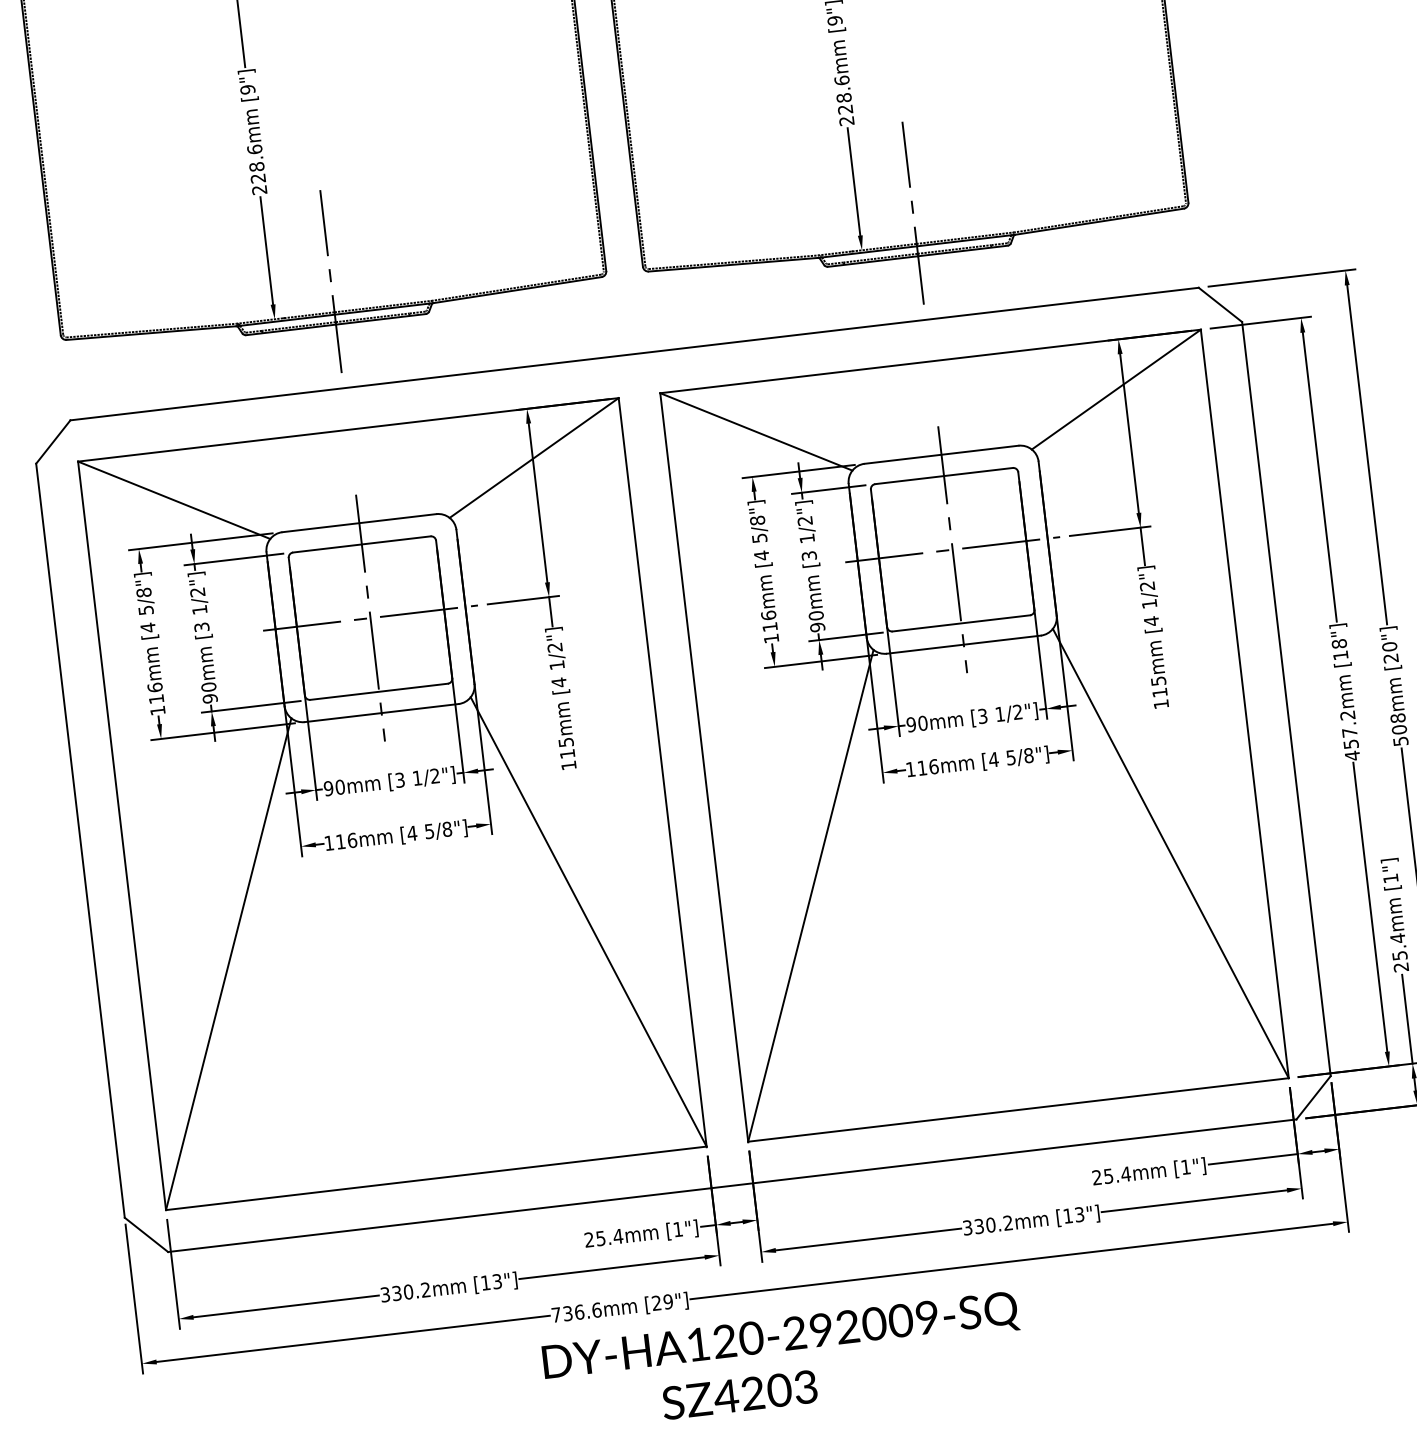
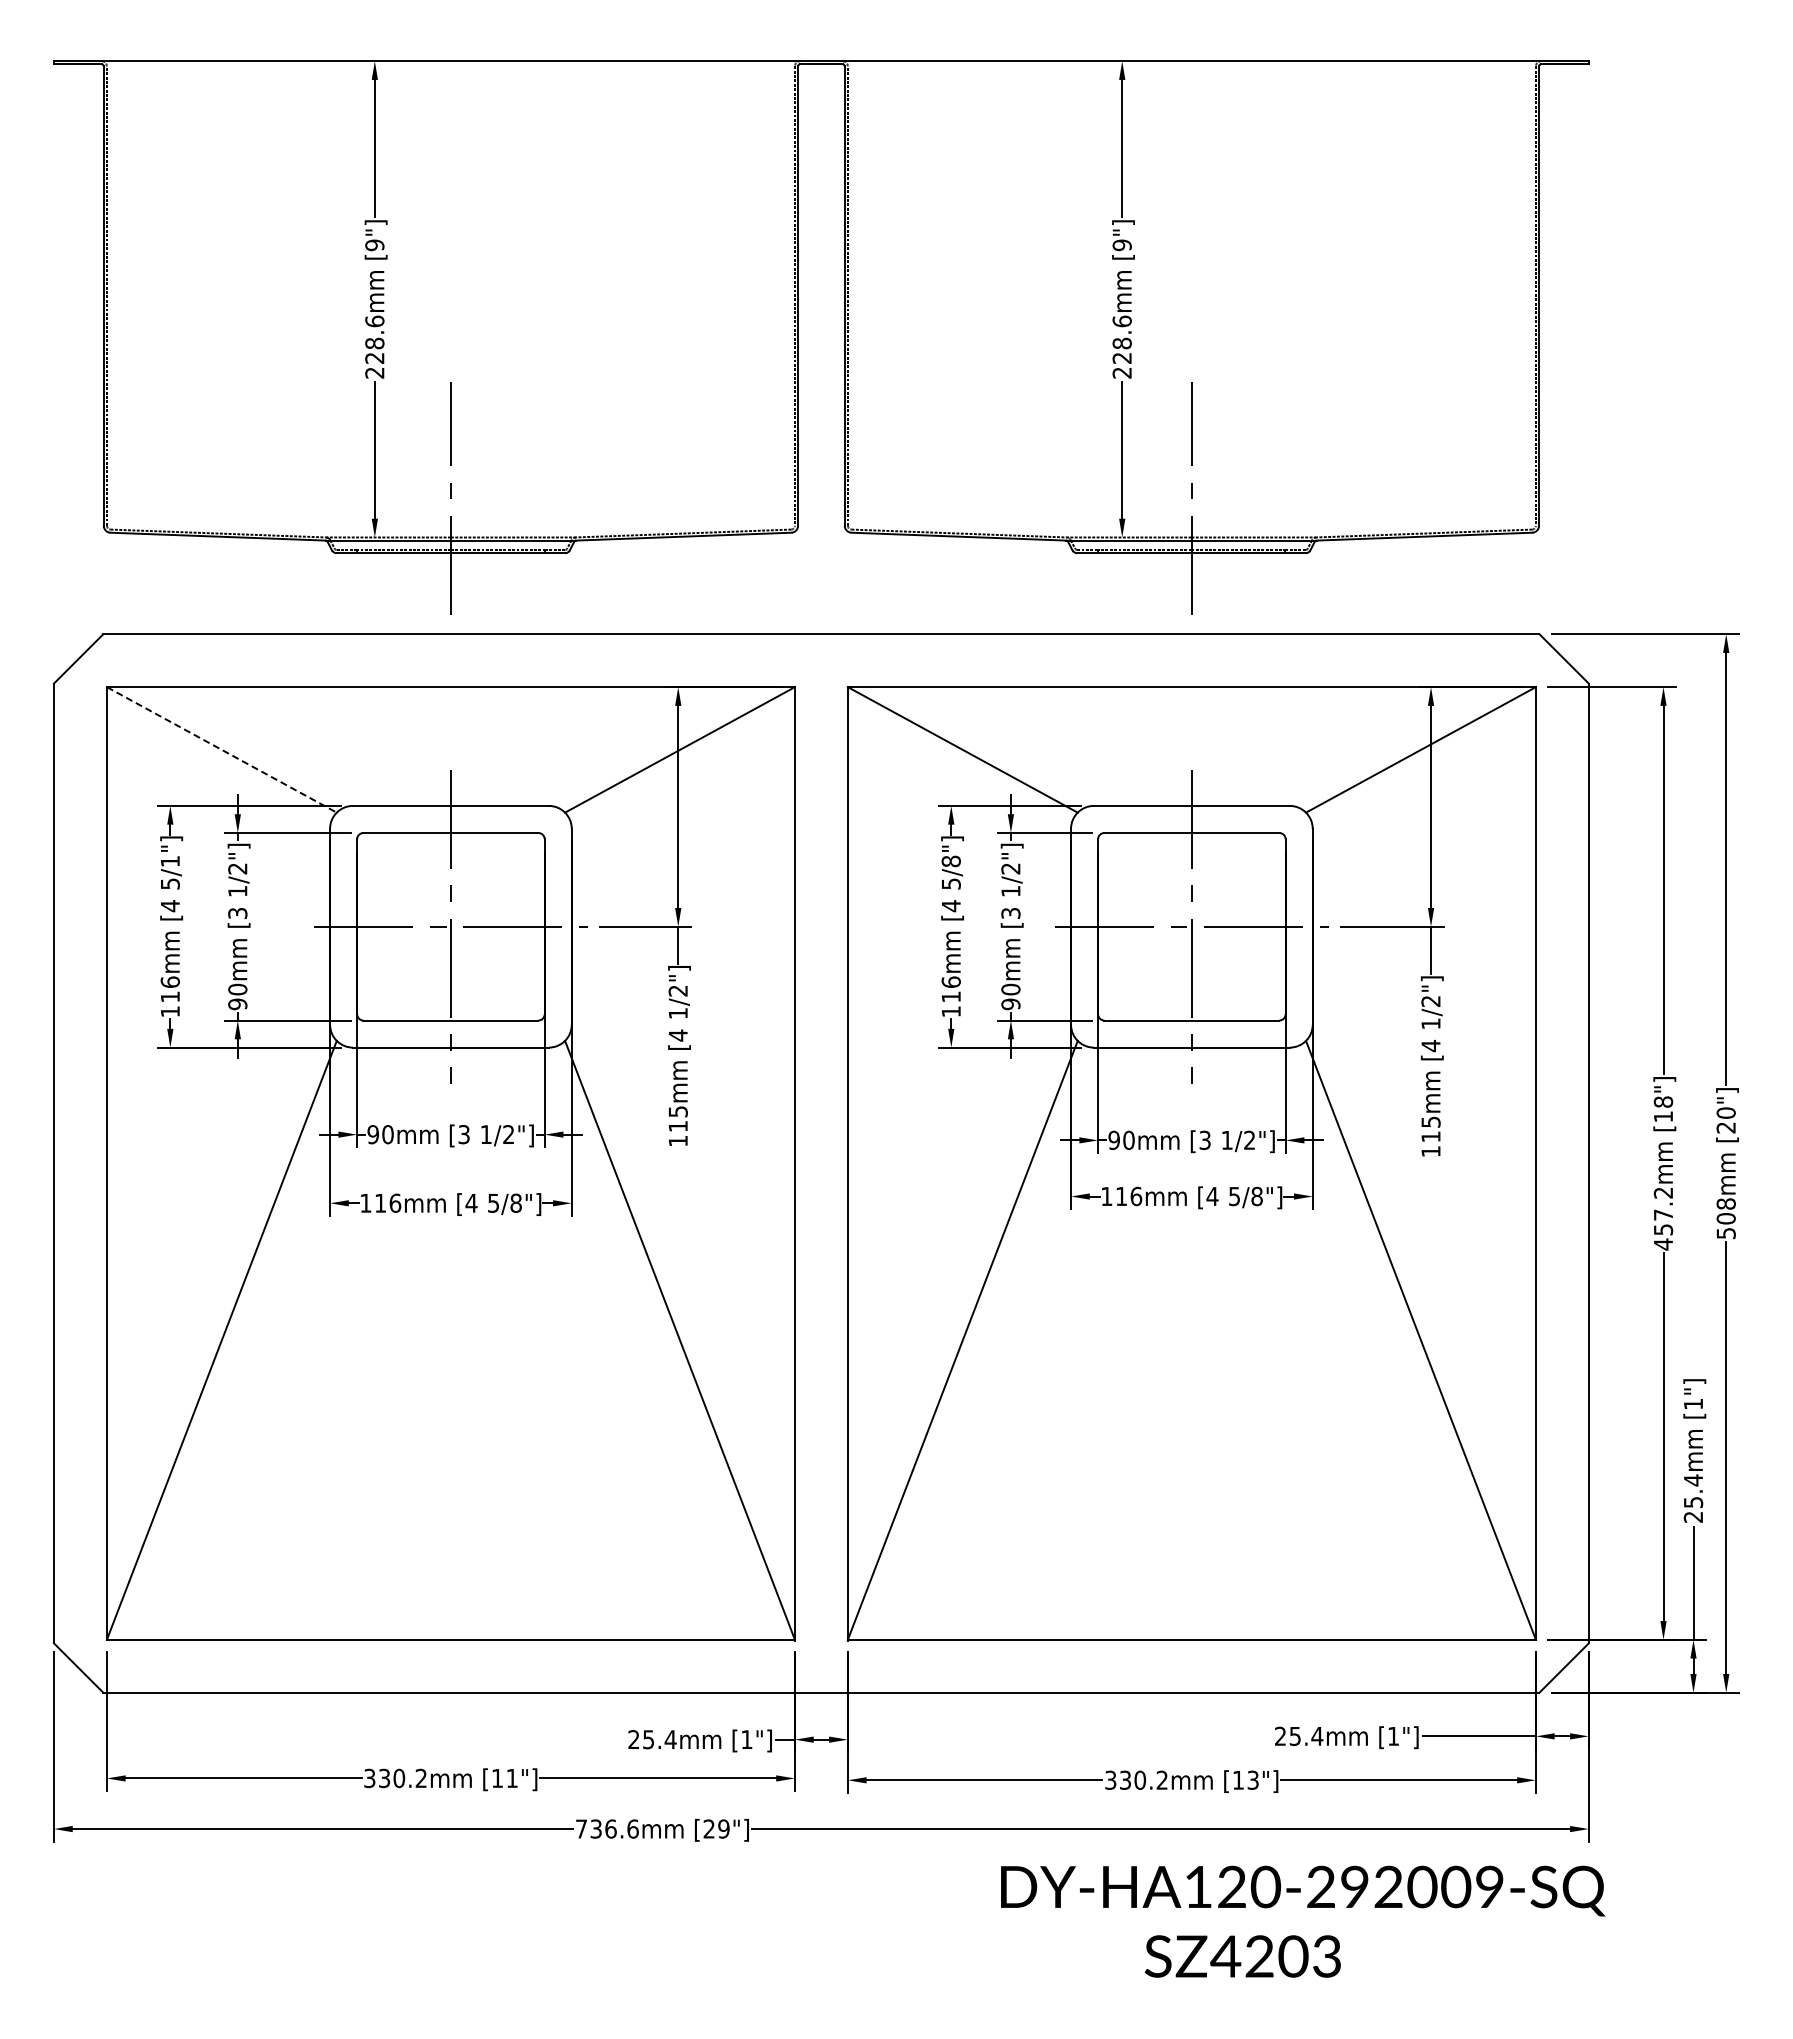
line: (173, 500) -> (221, 749), solid -> dashed
text: (143, 592) -> (169, 861), 5/8"] -> 5/1"]
text: (496, 1281) -> (511, 1778), [13"] -> [11"]
text: (784, 1361) -> (1303, 1921), moved

